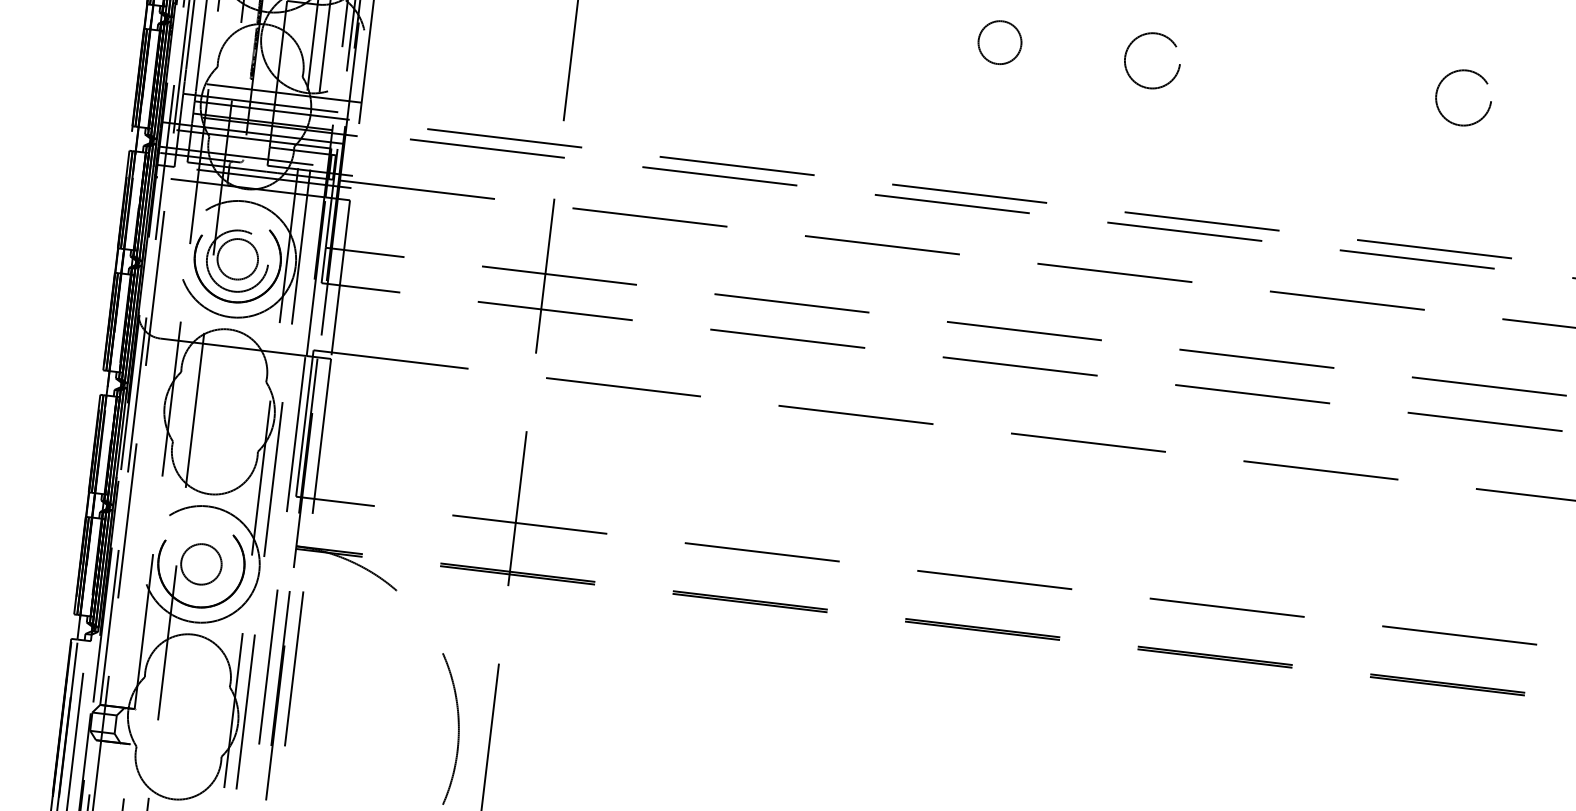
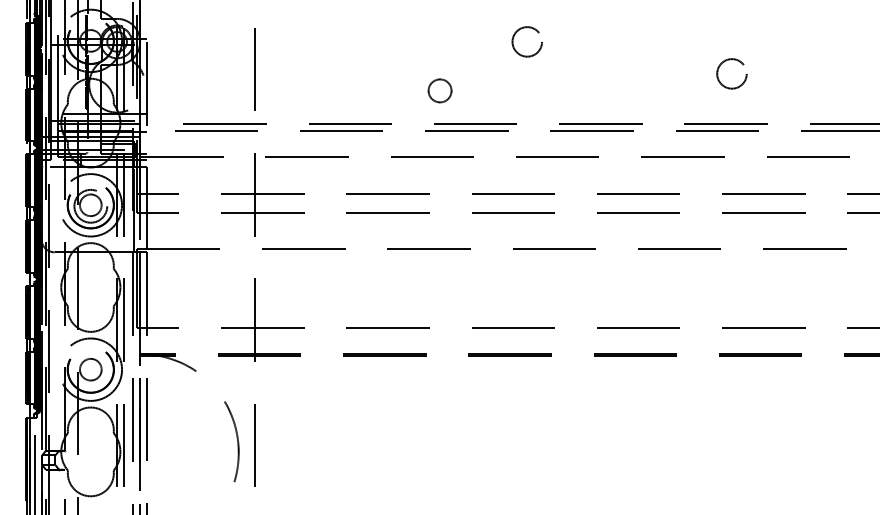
circle: (999, 41) -> (439, 90), moved
circle: (1151, 59) -> (526, 41), moved
circle: (1462, 97) -> (731, 73), moved

